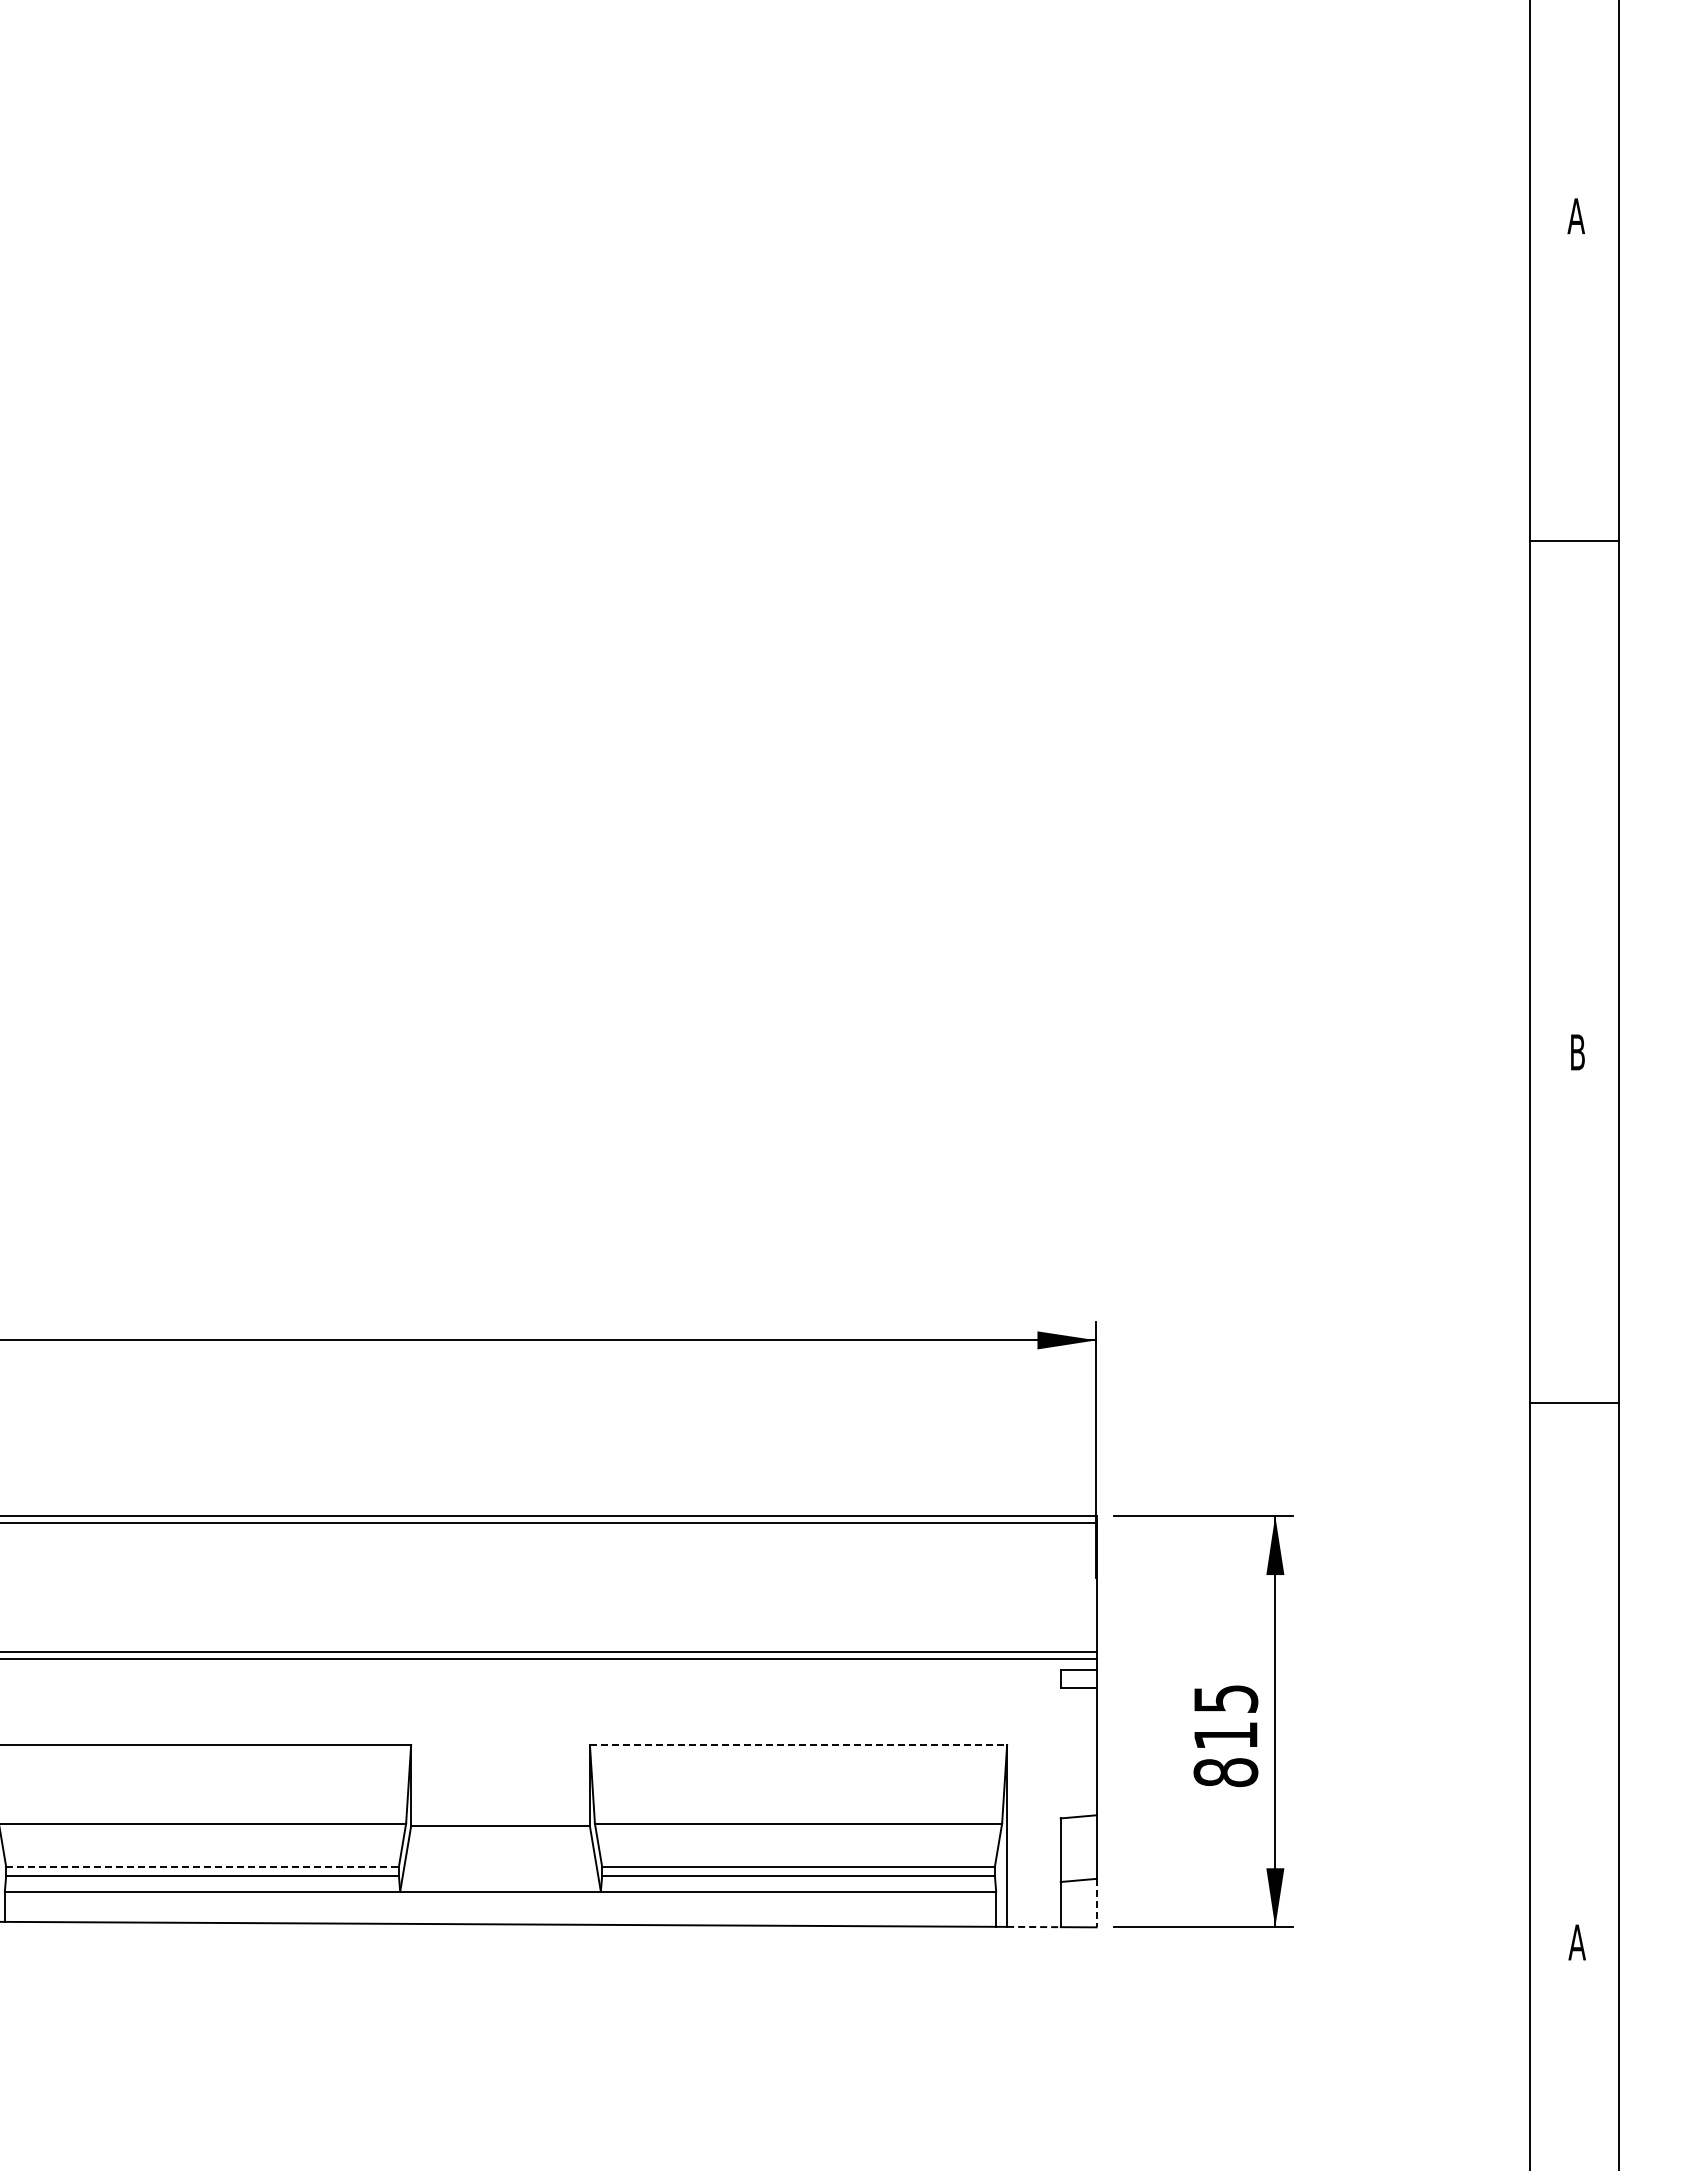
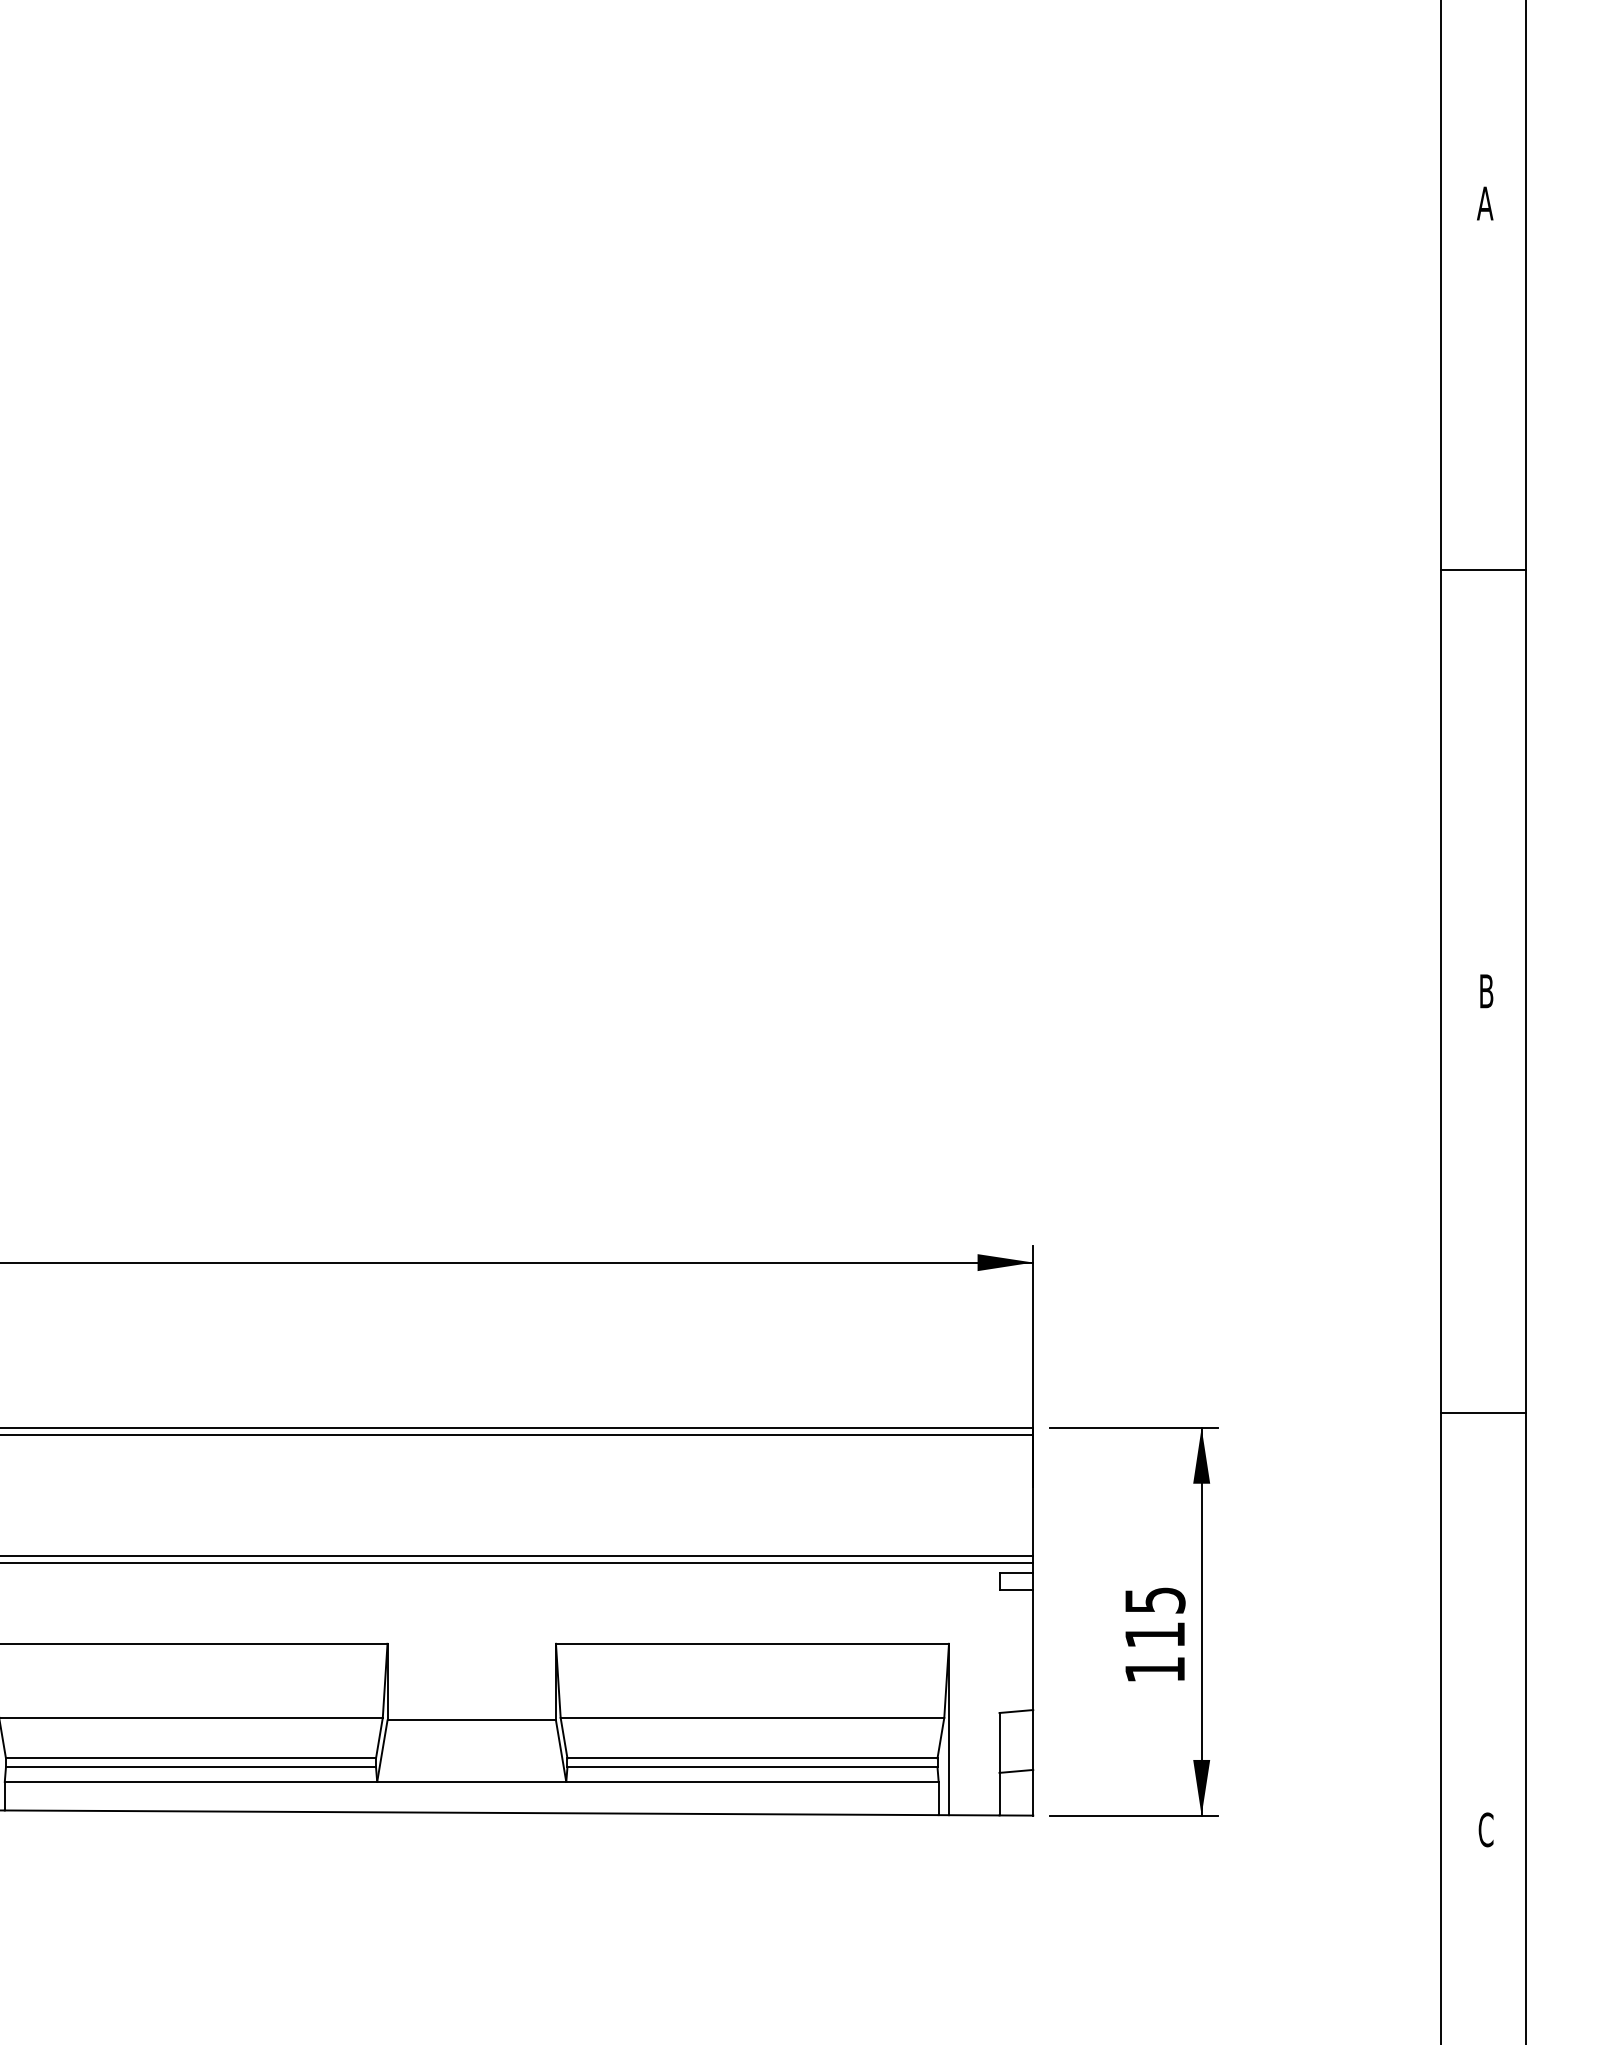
line: (1574, 540) -> (1483, 570), moved
line: (1574, 1402) -> (1483, 1412), moved
line: (798, 1745) -> (752, 1644), dashed -> solid
text: (1225, 1772) -> (1154, 1669), 815 -> 115
line: (203, 1866) -> (191, 1758), dashed -> solid
line: (1096, 1903) -> (1033, 1793), dashed -> solid
line: (1033, 1927) -> (973, 1815), dashed -> solid
text: (1576, 1942) -> (1485, 1829), A -> C

